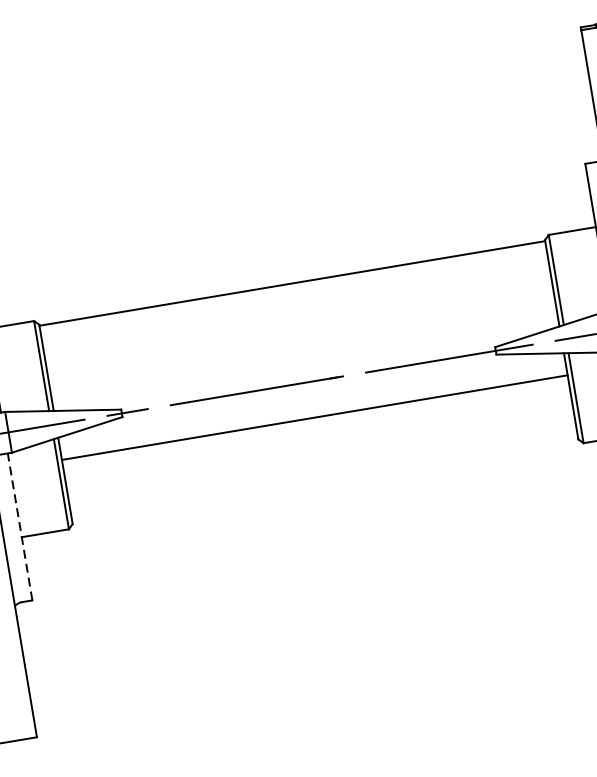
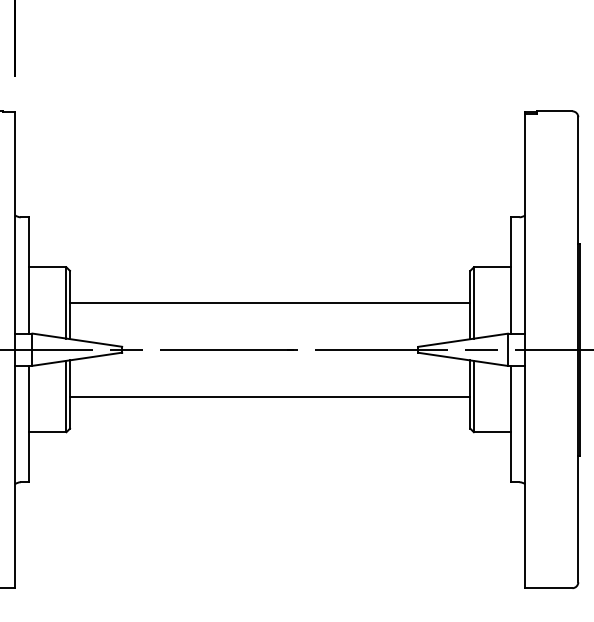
line: (292, 283) -> (270, 302), moved
line: (315, 417) -> (270, 396), moved
line: (20, 526) -> (29, 423), dashed -> solid

